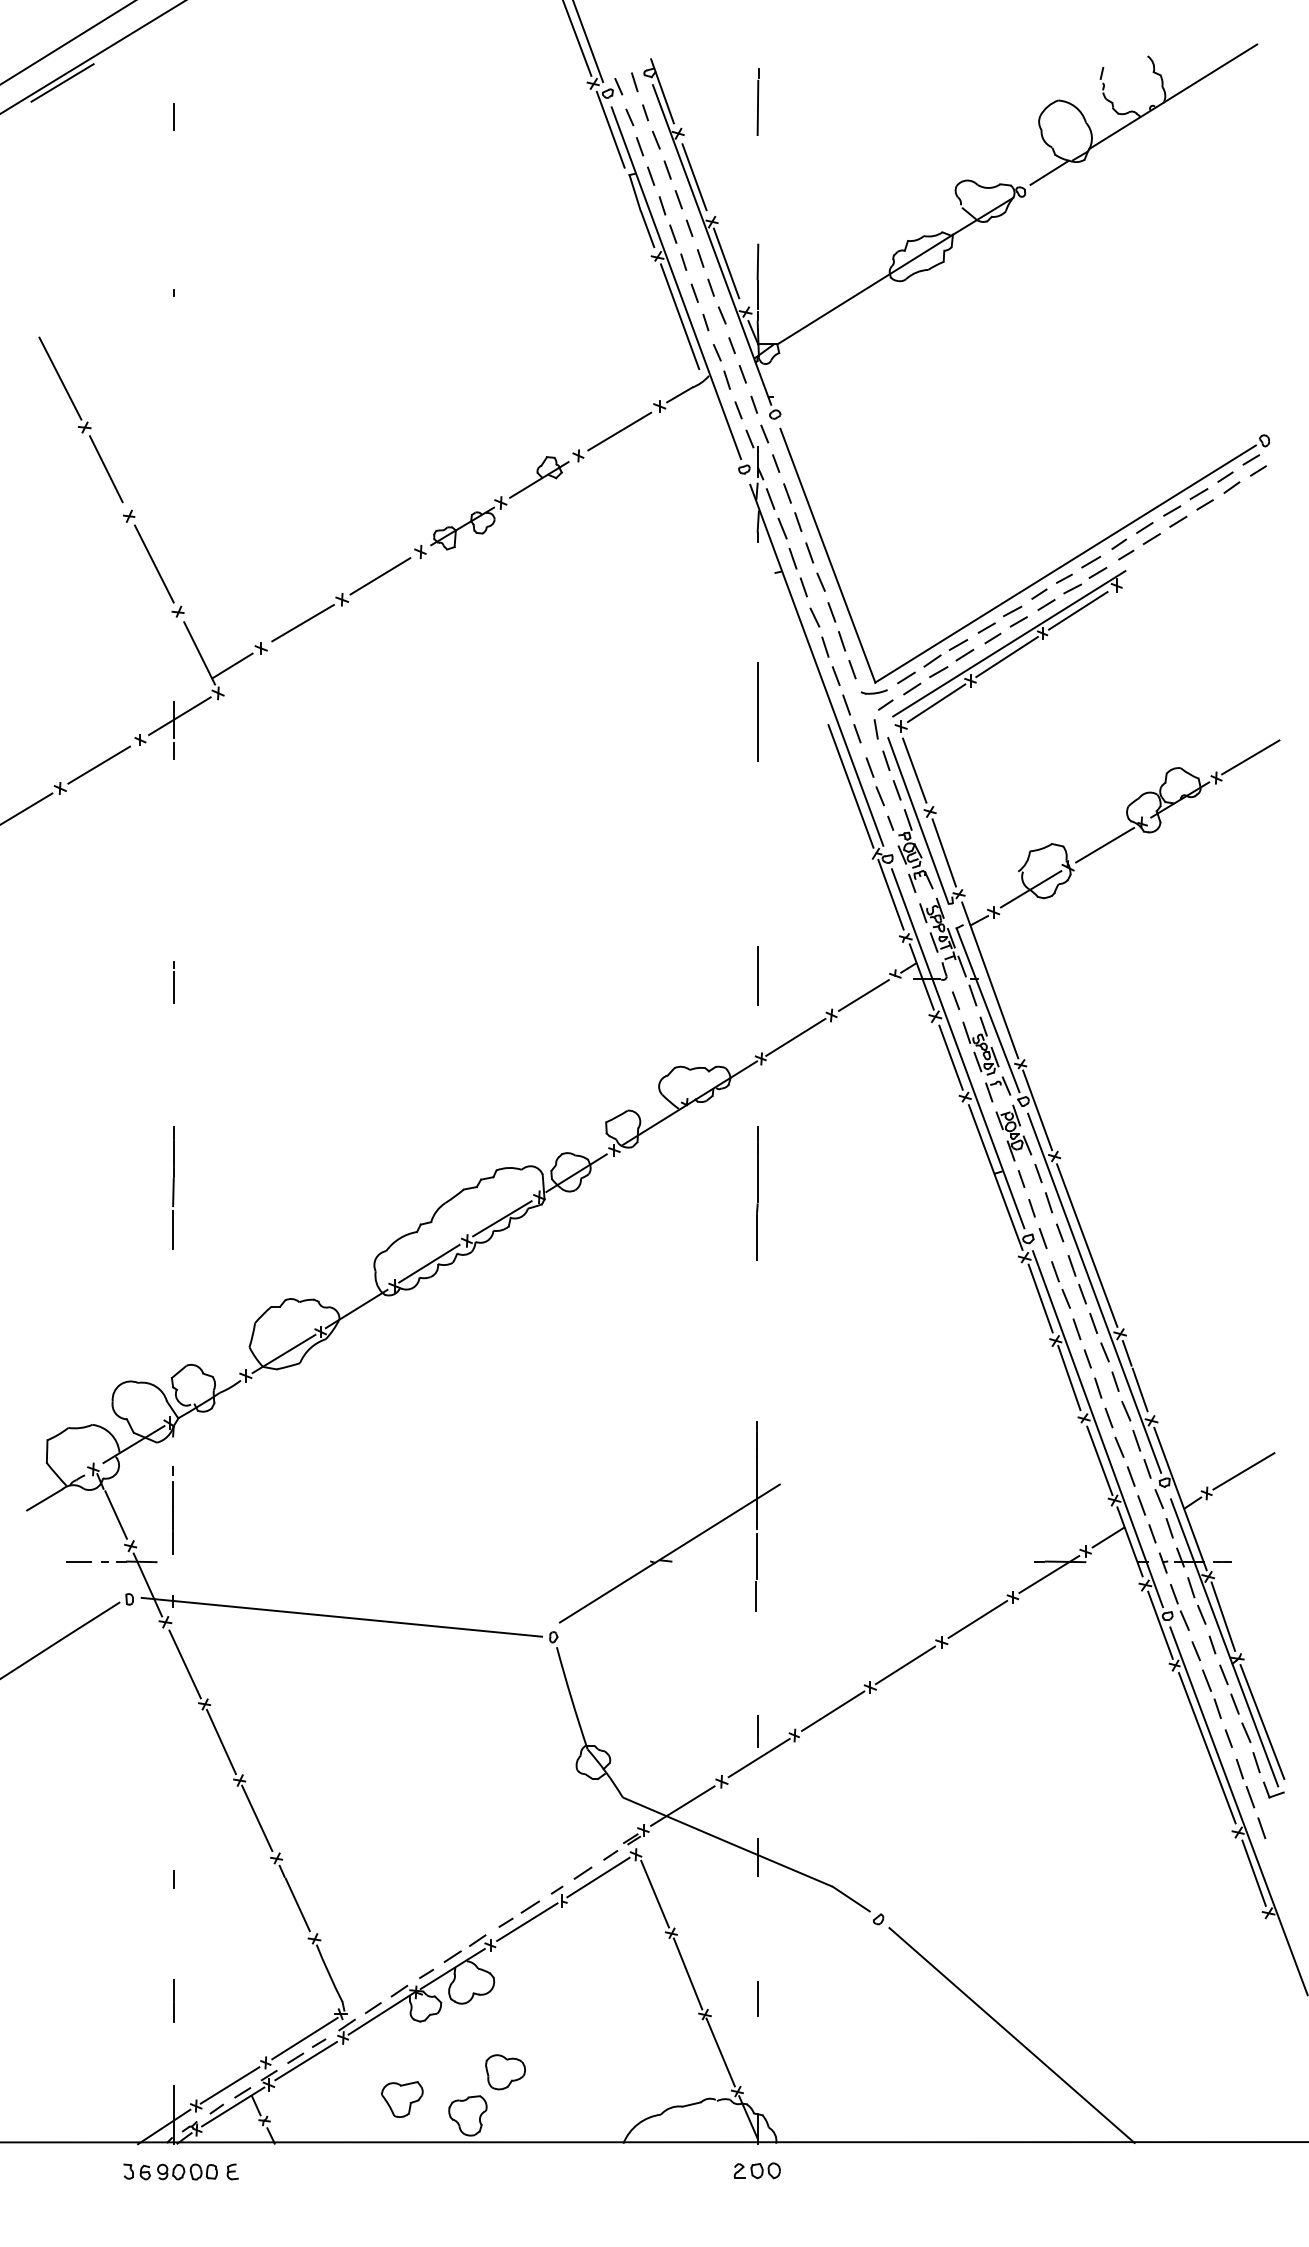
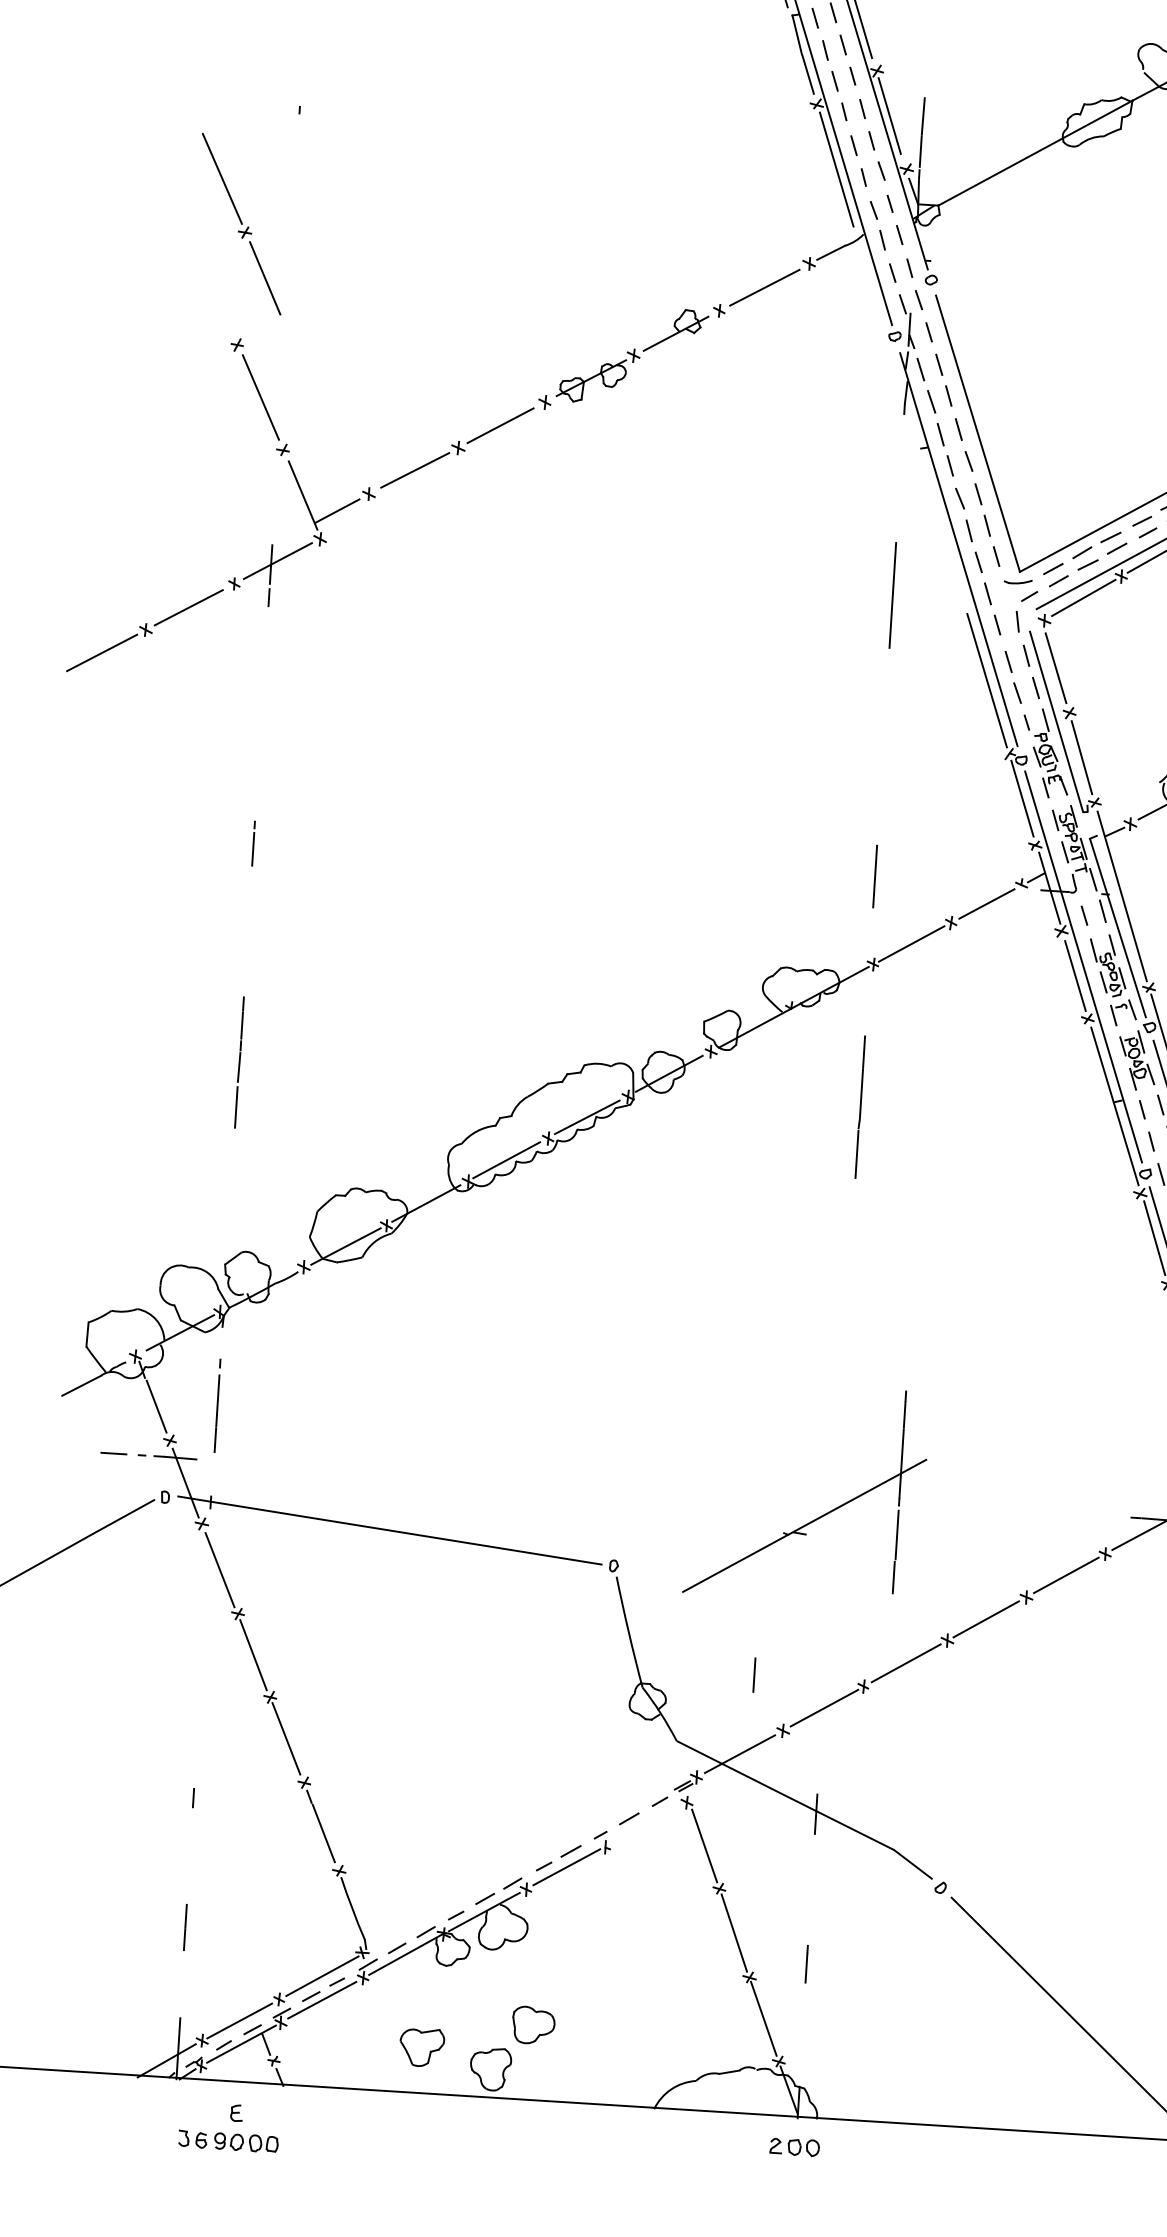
part: (80, 419) -> (241, 223), moved
part: (683, 1543) -> (819, 1516), moved
line: (757, 1731) -> (754, 1675), moved
line: (598, 1877) -> (645, 1824), removed
part: (170, 2171) -> (228, 2141), moved

